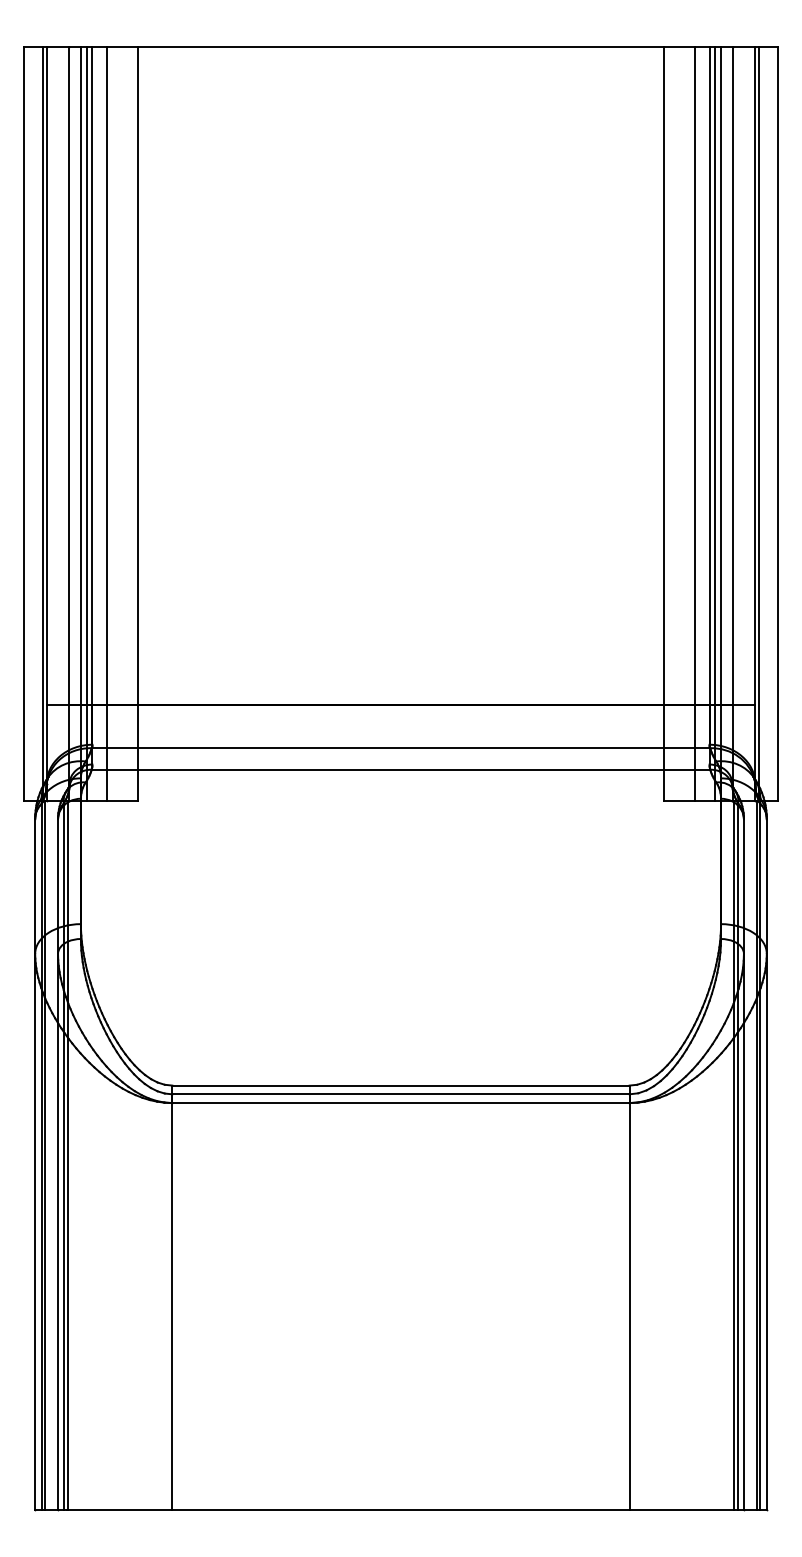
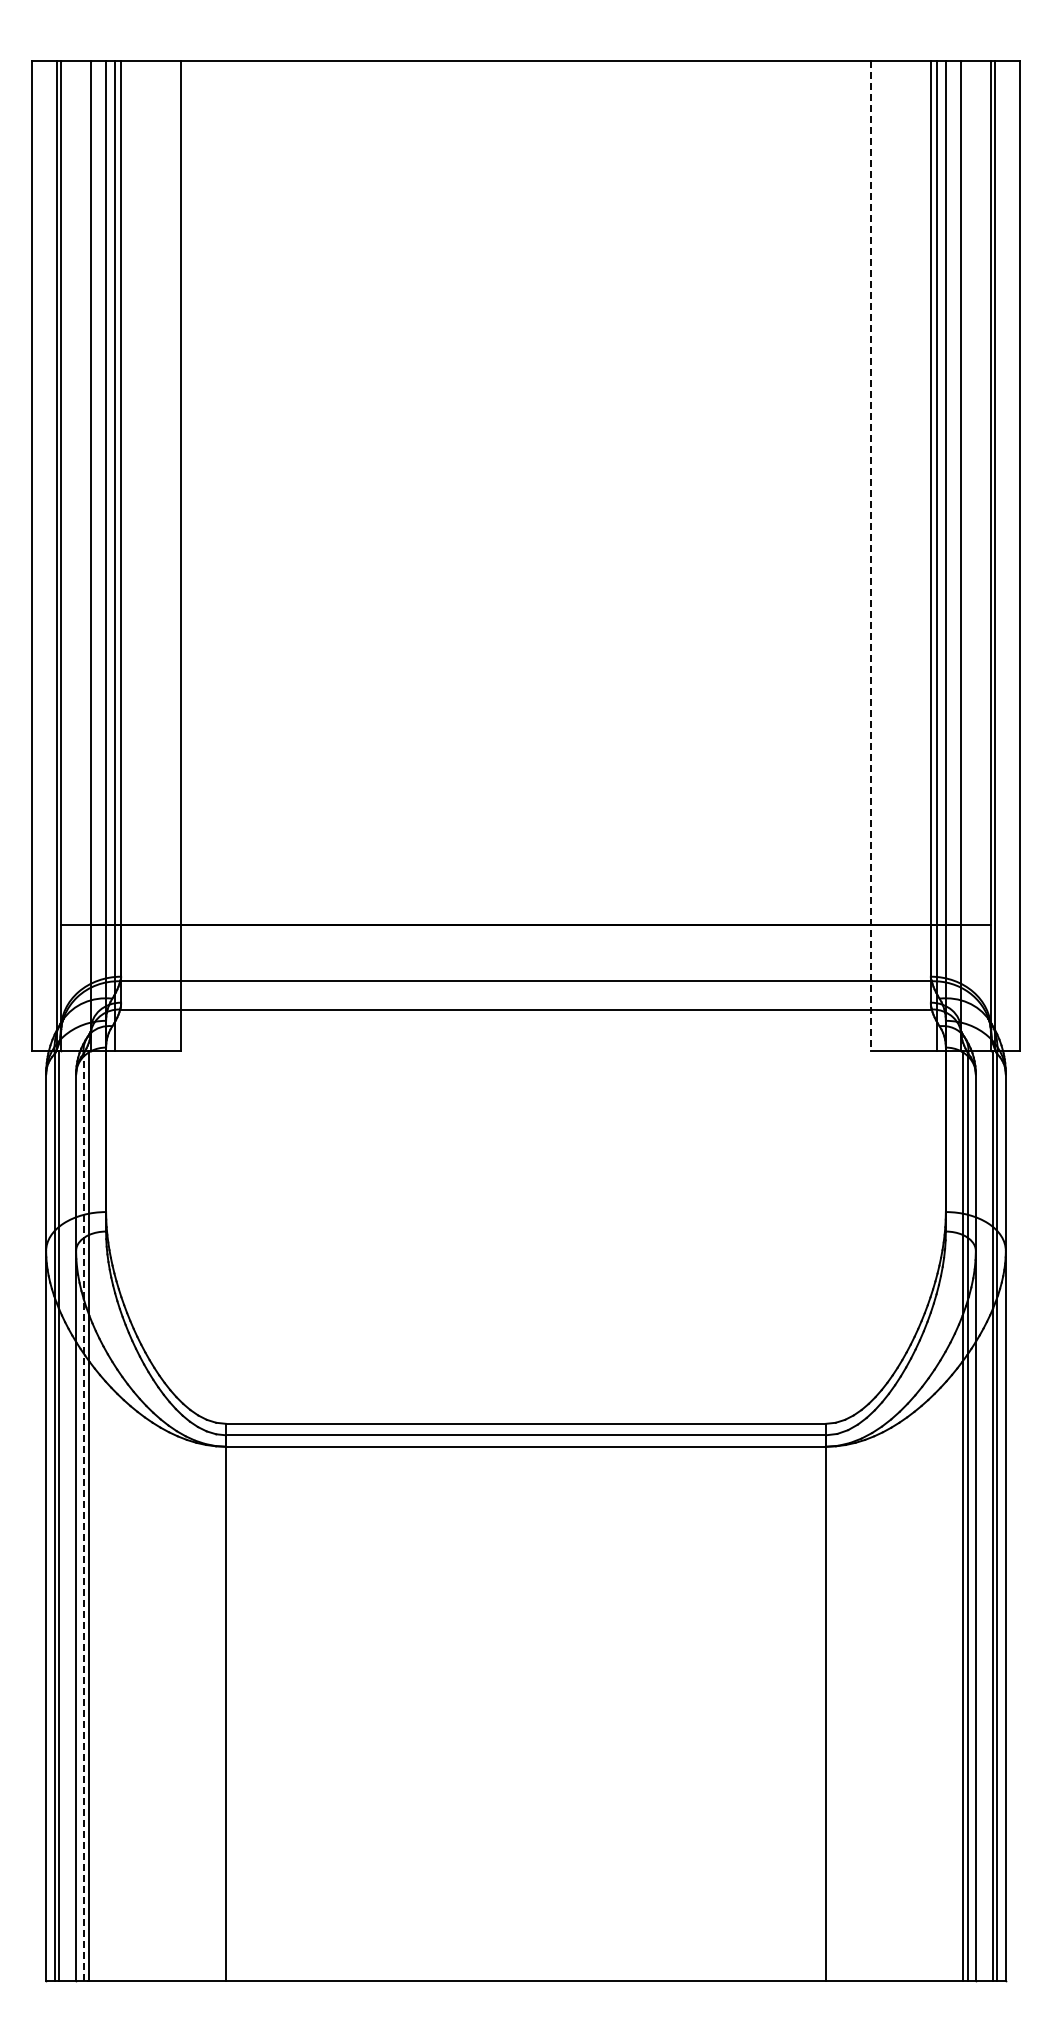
line: (107, 423) -> (140, 555), removed
line: (694, 423) -> (911, 555), removed
line: (663, 424) -> (870, 556), solid -> dashed
line: (63, 1156) -> (83, 1516), solid -> dashed

